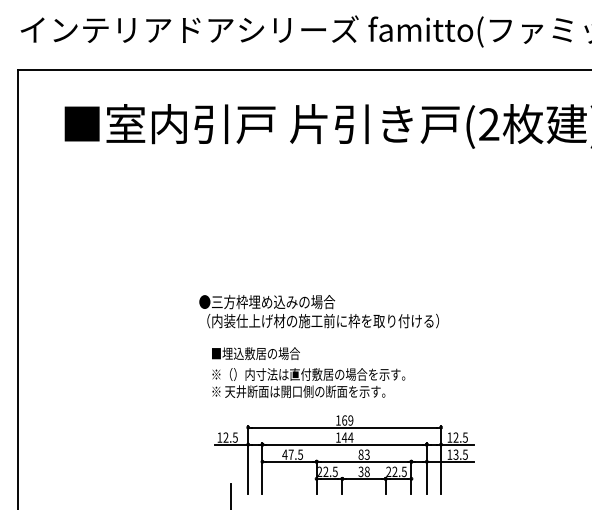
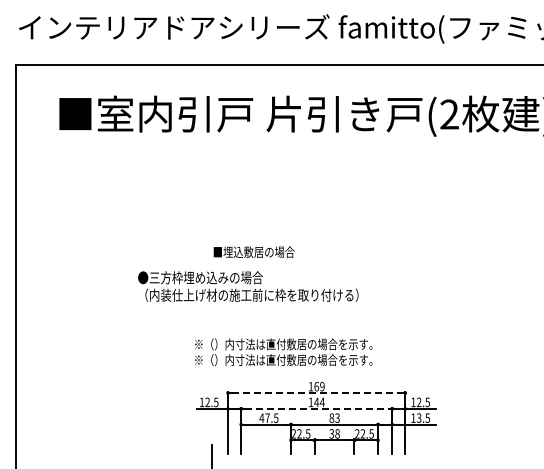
text: (319, 311) -> (248, 286), moved
text: (255, 352) -> (253, 251), moved
text: (315, 390) -> (289, 359), ※ 天井断面は開口側の断面を示す。 -> ※（）内寸法は直付敷居の場合を示す。
line: (345, 427) -> (317, 393), solid -> dashed
line: (344, 444) -> (316, 408), solid -> dashed

